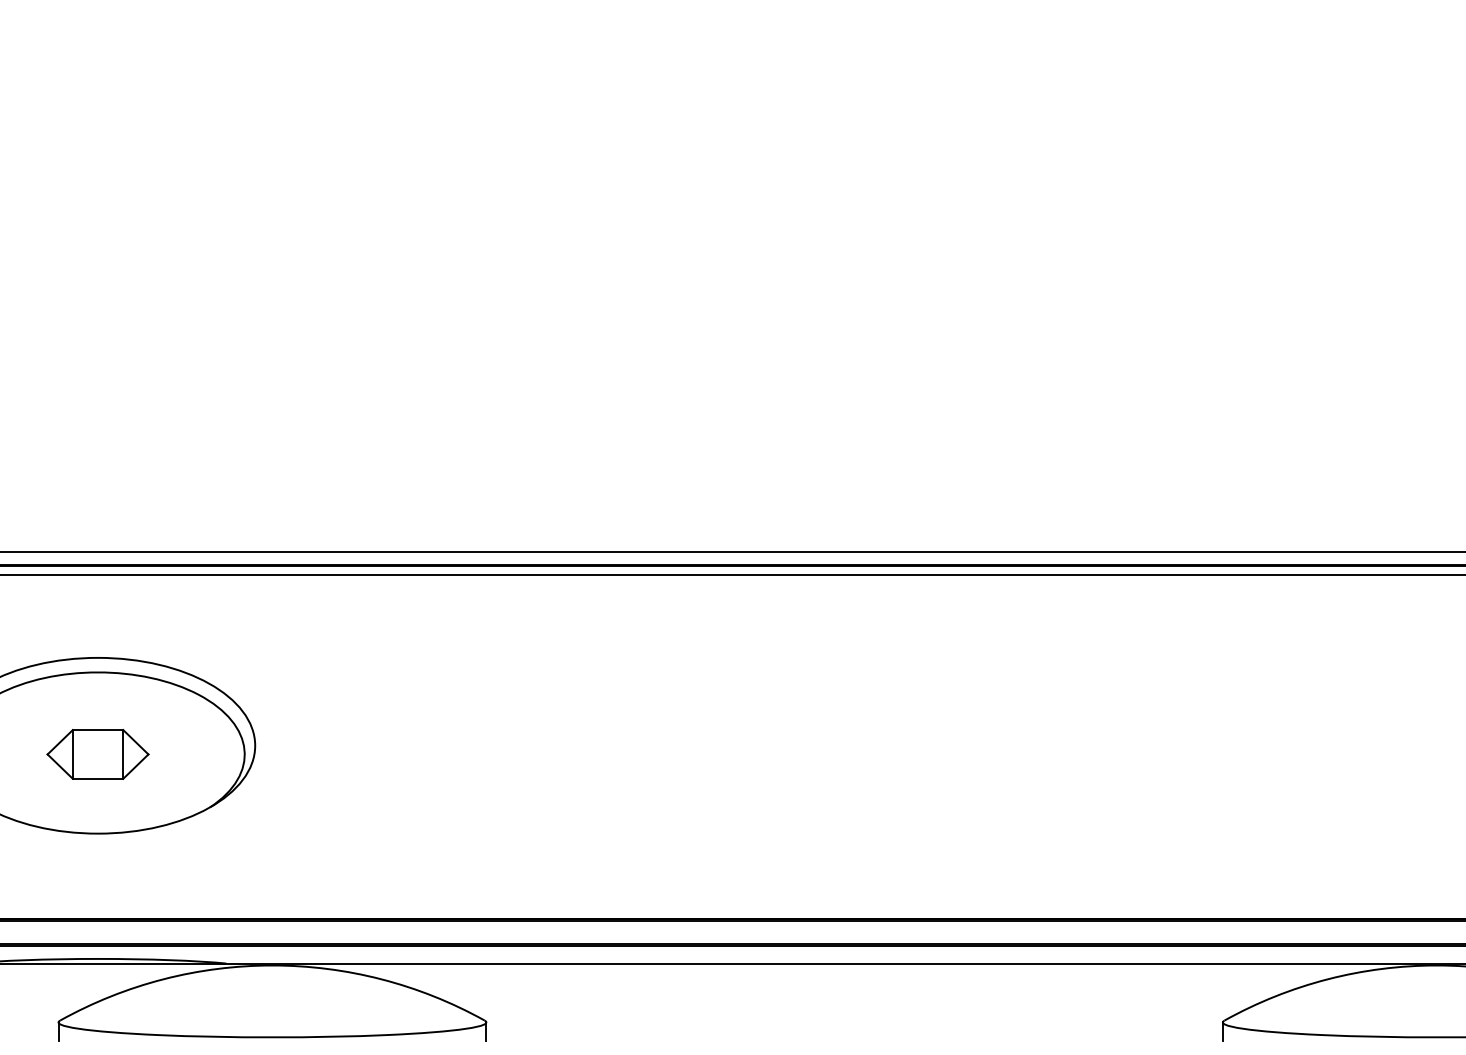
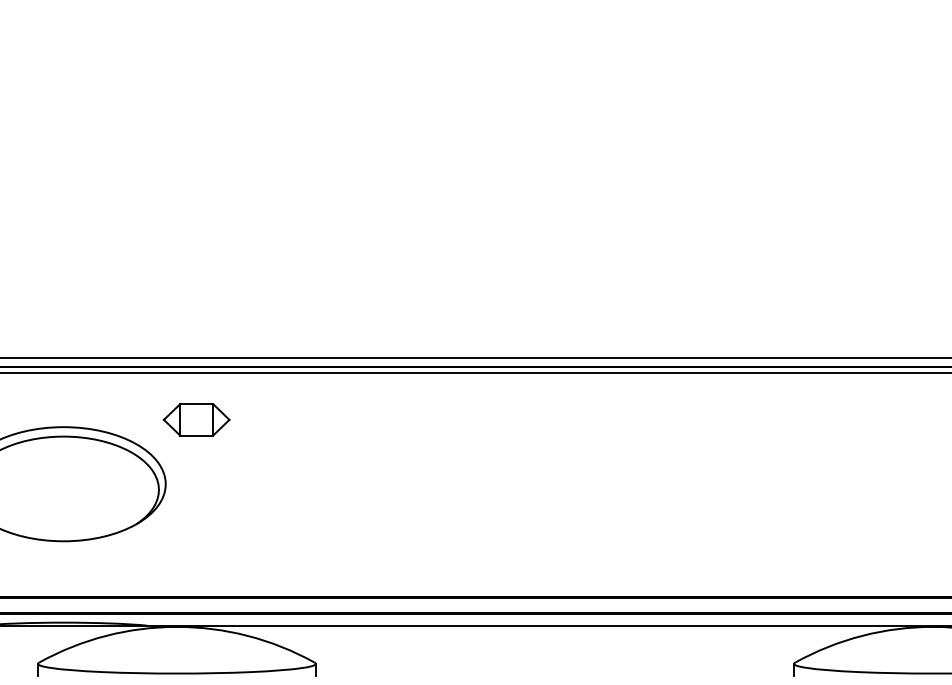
part: (97, 753) -> (196, 419), moved

